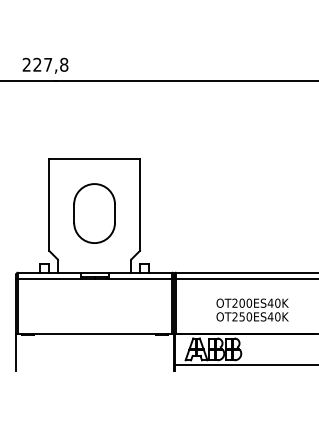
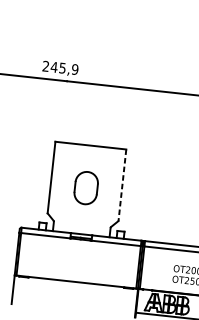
text: (50, 64) -> (64, 68), 227,8 -> 245,9
line: (140, 204) -> (122, 184), solid -> dashed
part: (94, 213) -> (86, 188), size x0.7

